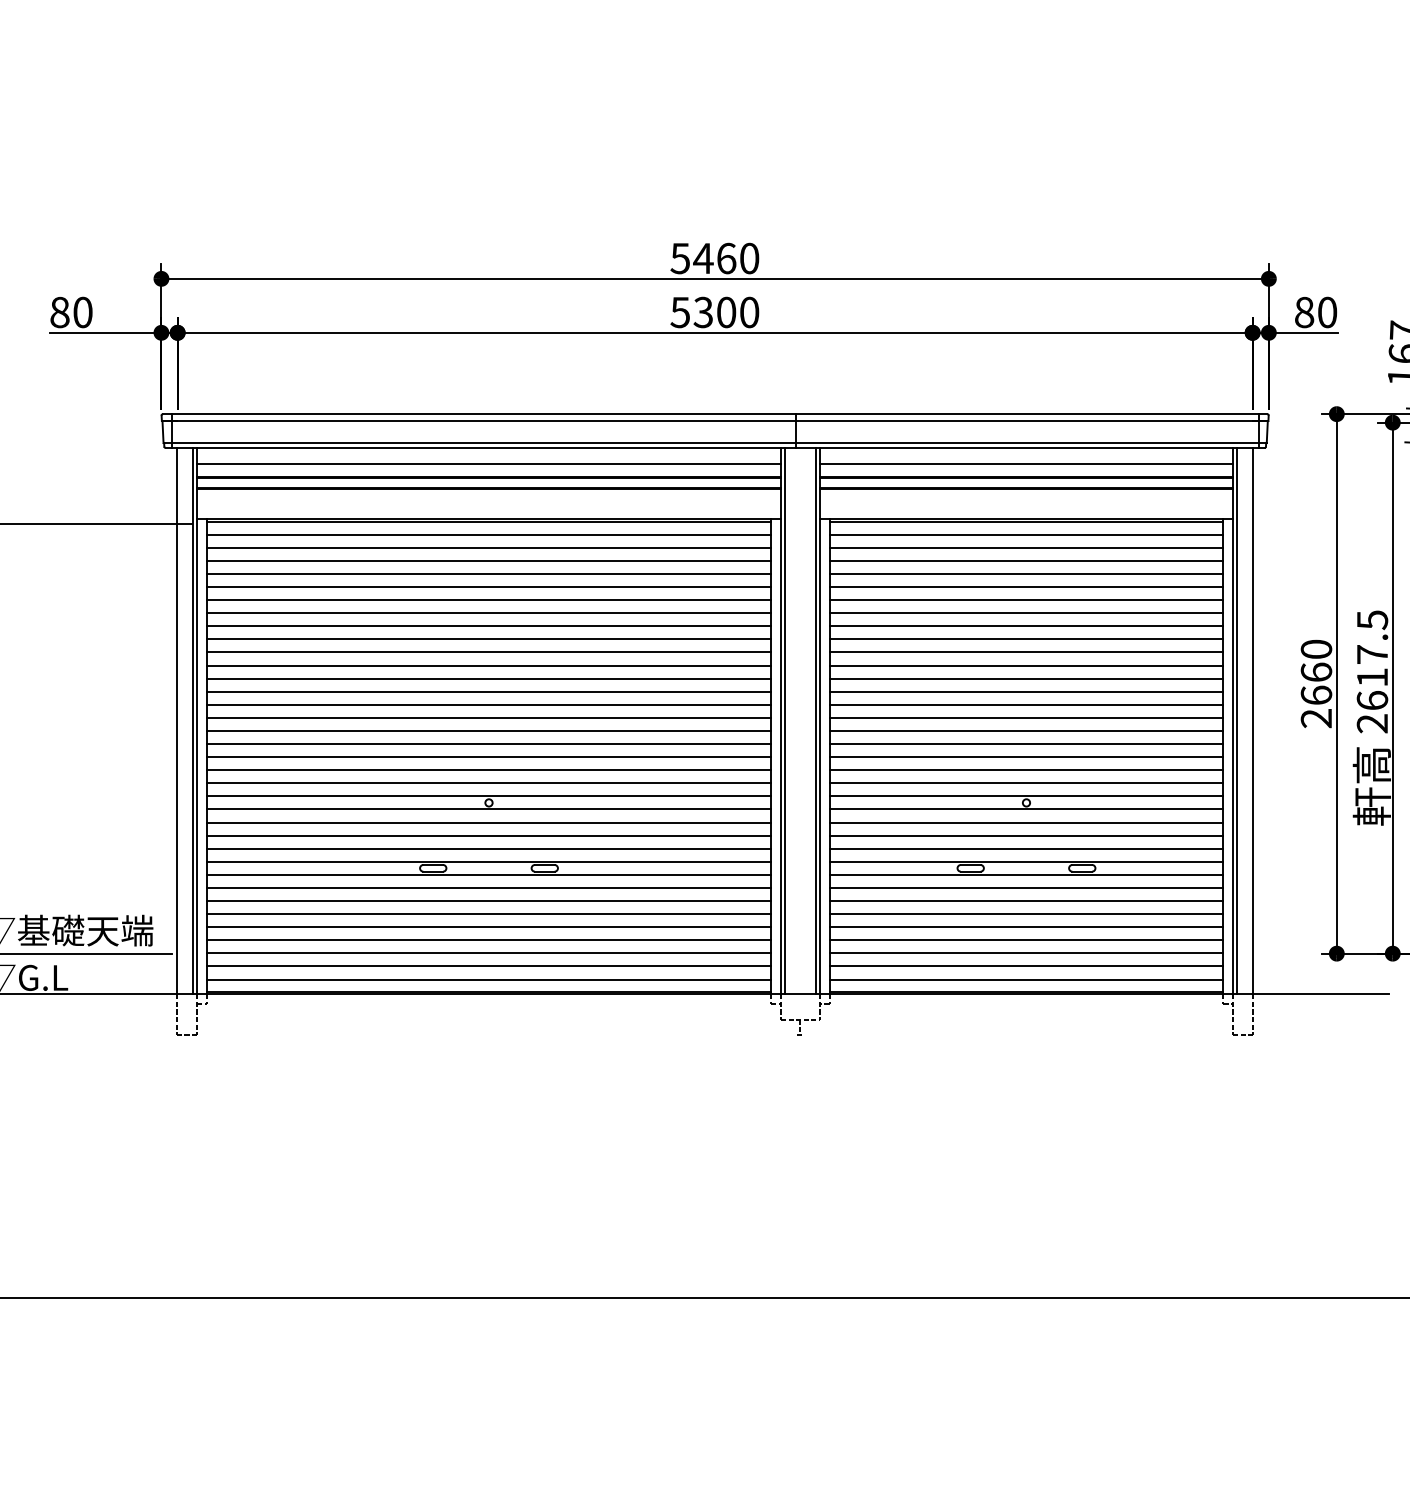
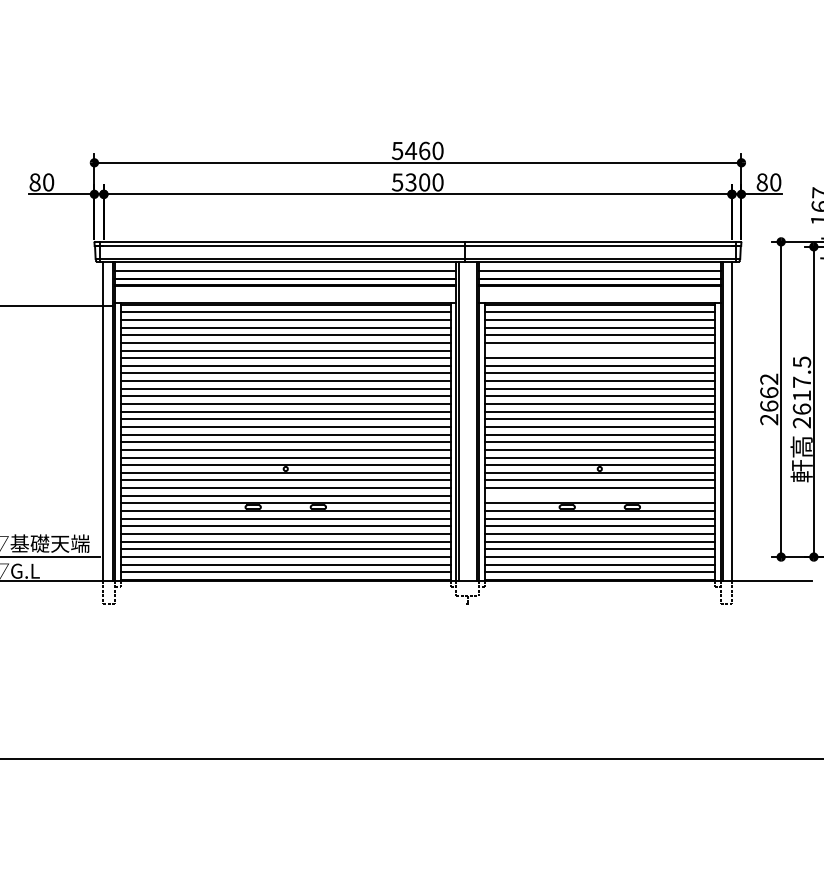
line: (1025, 600) -> (599, 350), removed
text: (1316, 648) -> (769, 378), 2660 -> 2662
line: (1025, 848) -> (599, 495), removed

